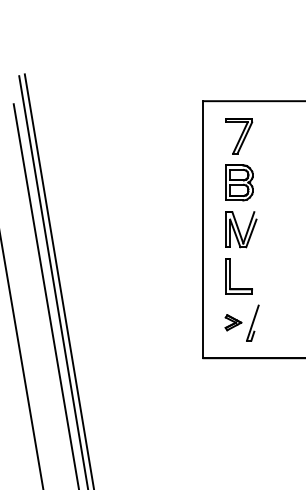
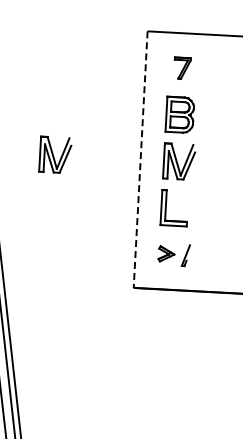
part: (239, 136) -> (182, 68), size x0.6
part: (117, 229) -> (55, 154), added
line: (202, 229) -> (140, 159), solid -> dashed
part: (252, 322) -> (185, 255), size x0.6

